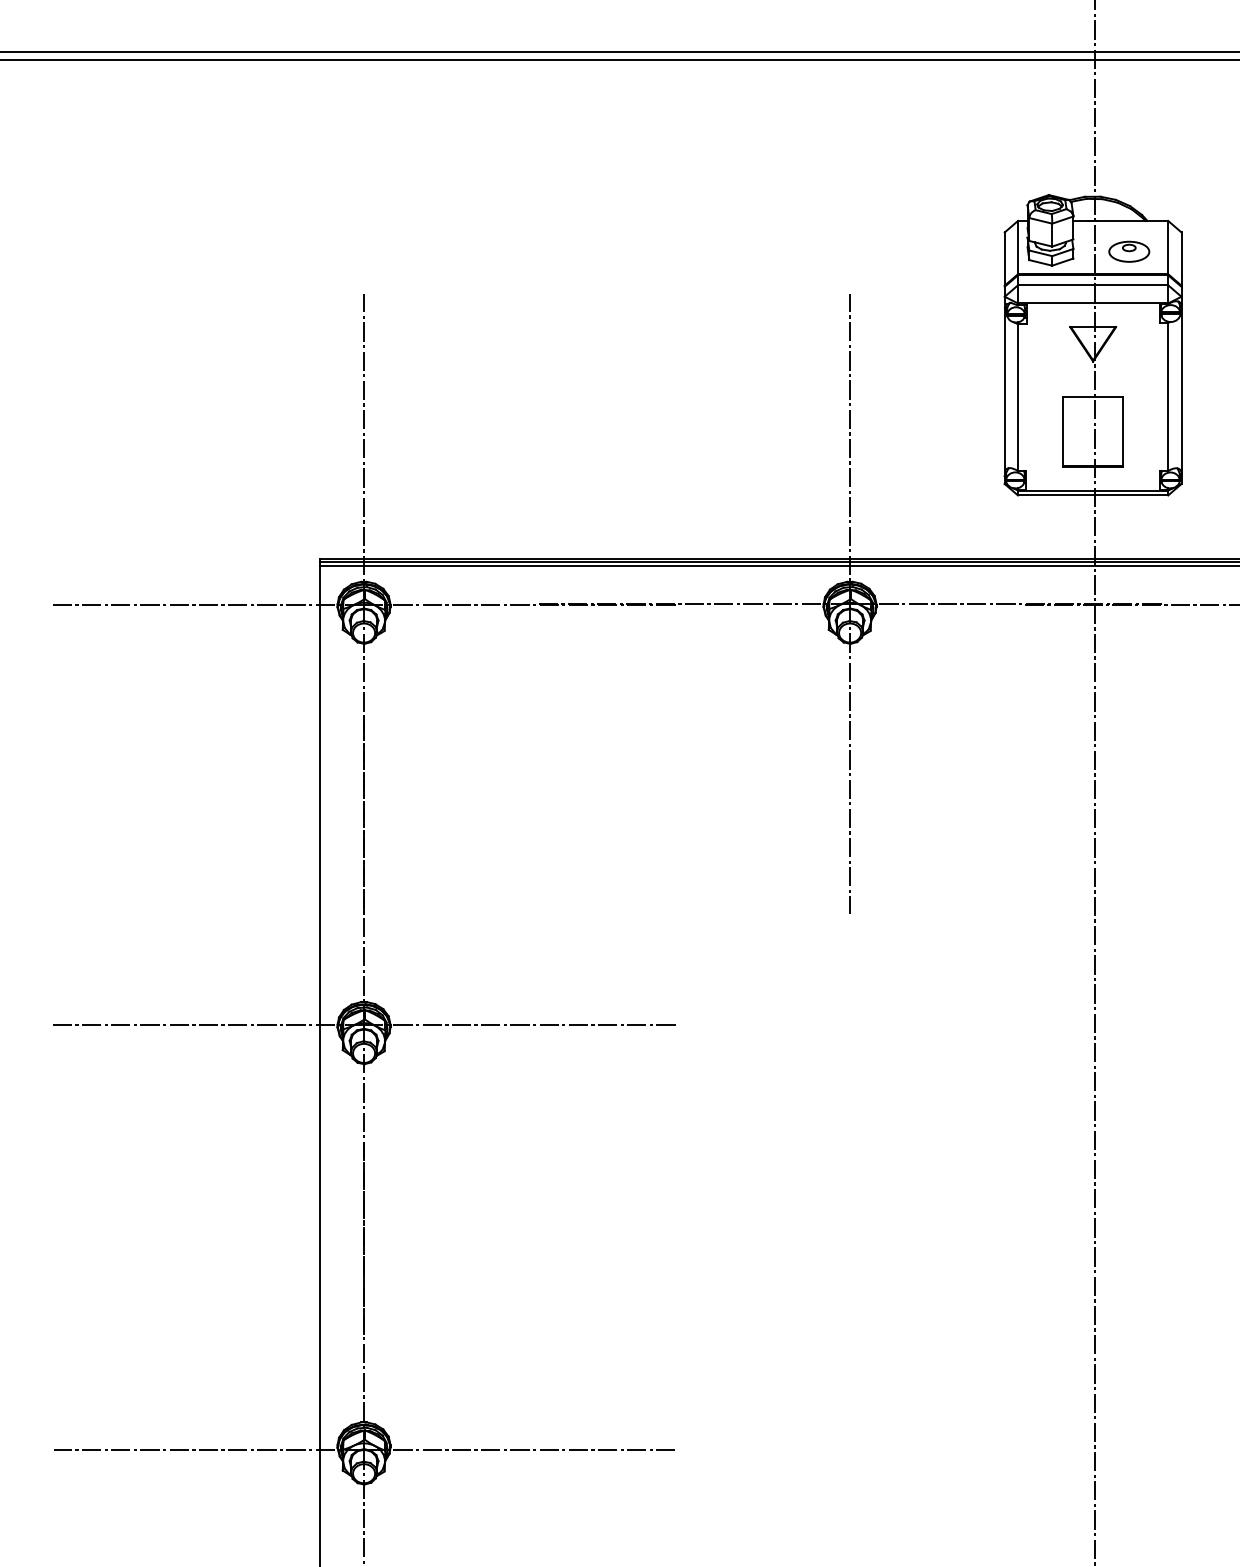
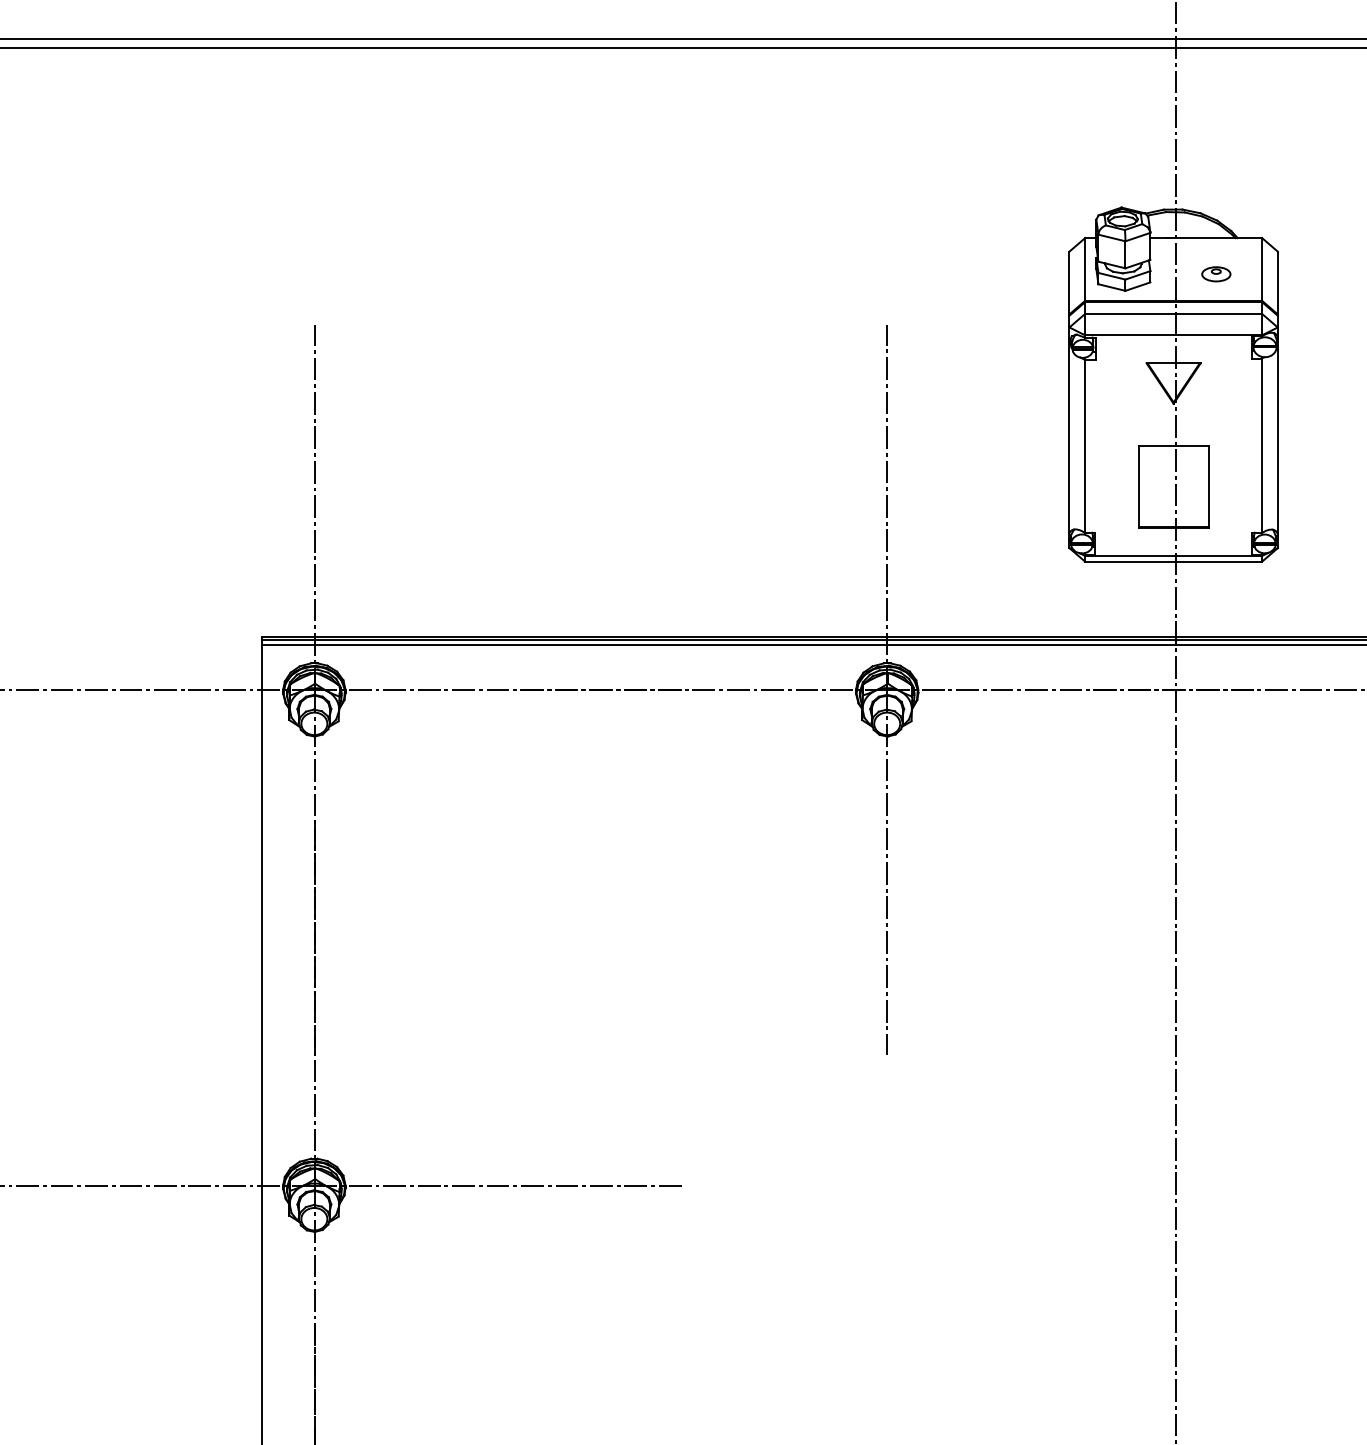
part: (1129, 251) -> (1216, 274), size x0.6

